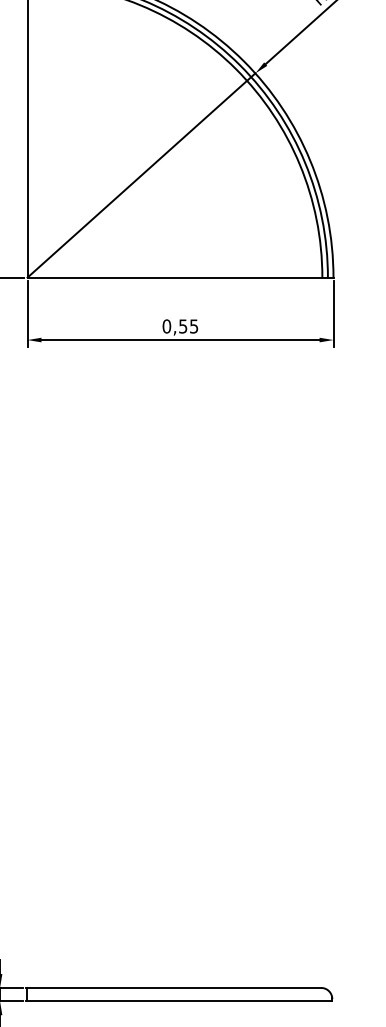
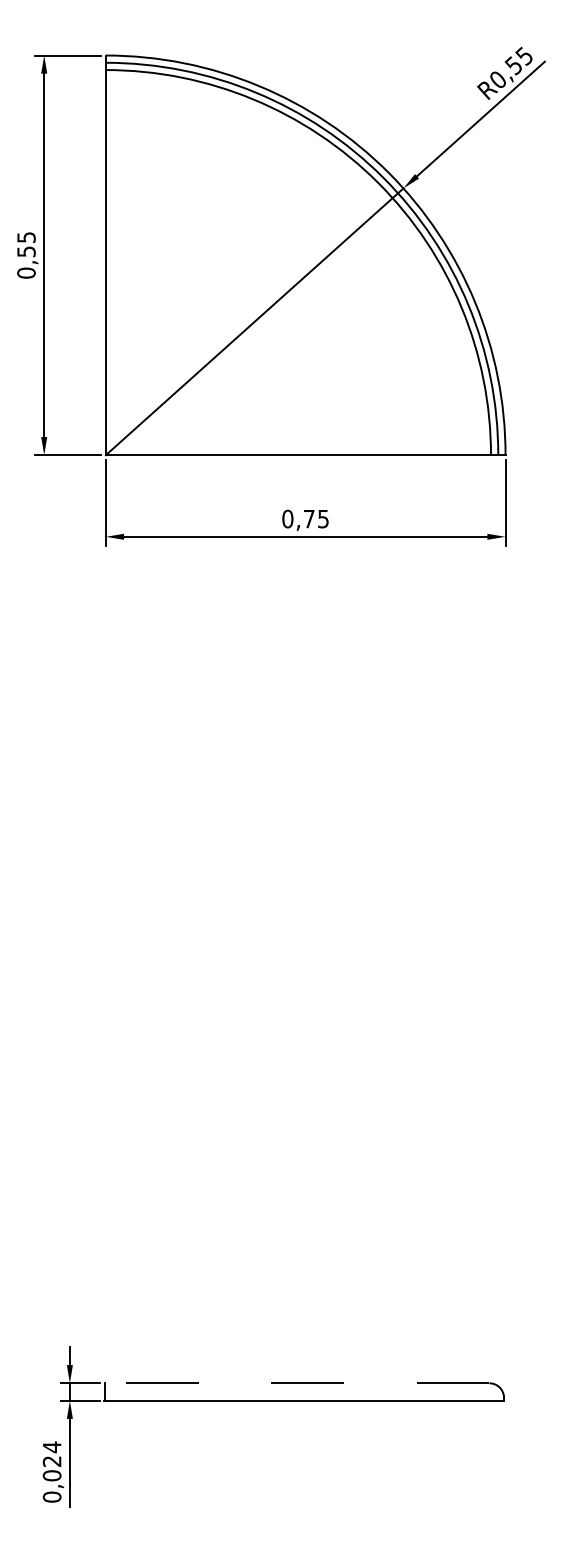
text: (182, 326) -> (308, 519), 0,55 -> 0,75
line: (173, 988) -> (296, 1383), solid -> dashed

